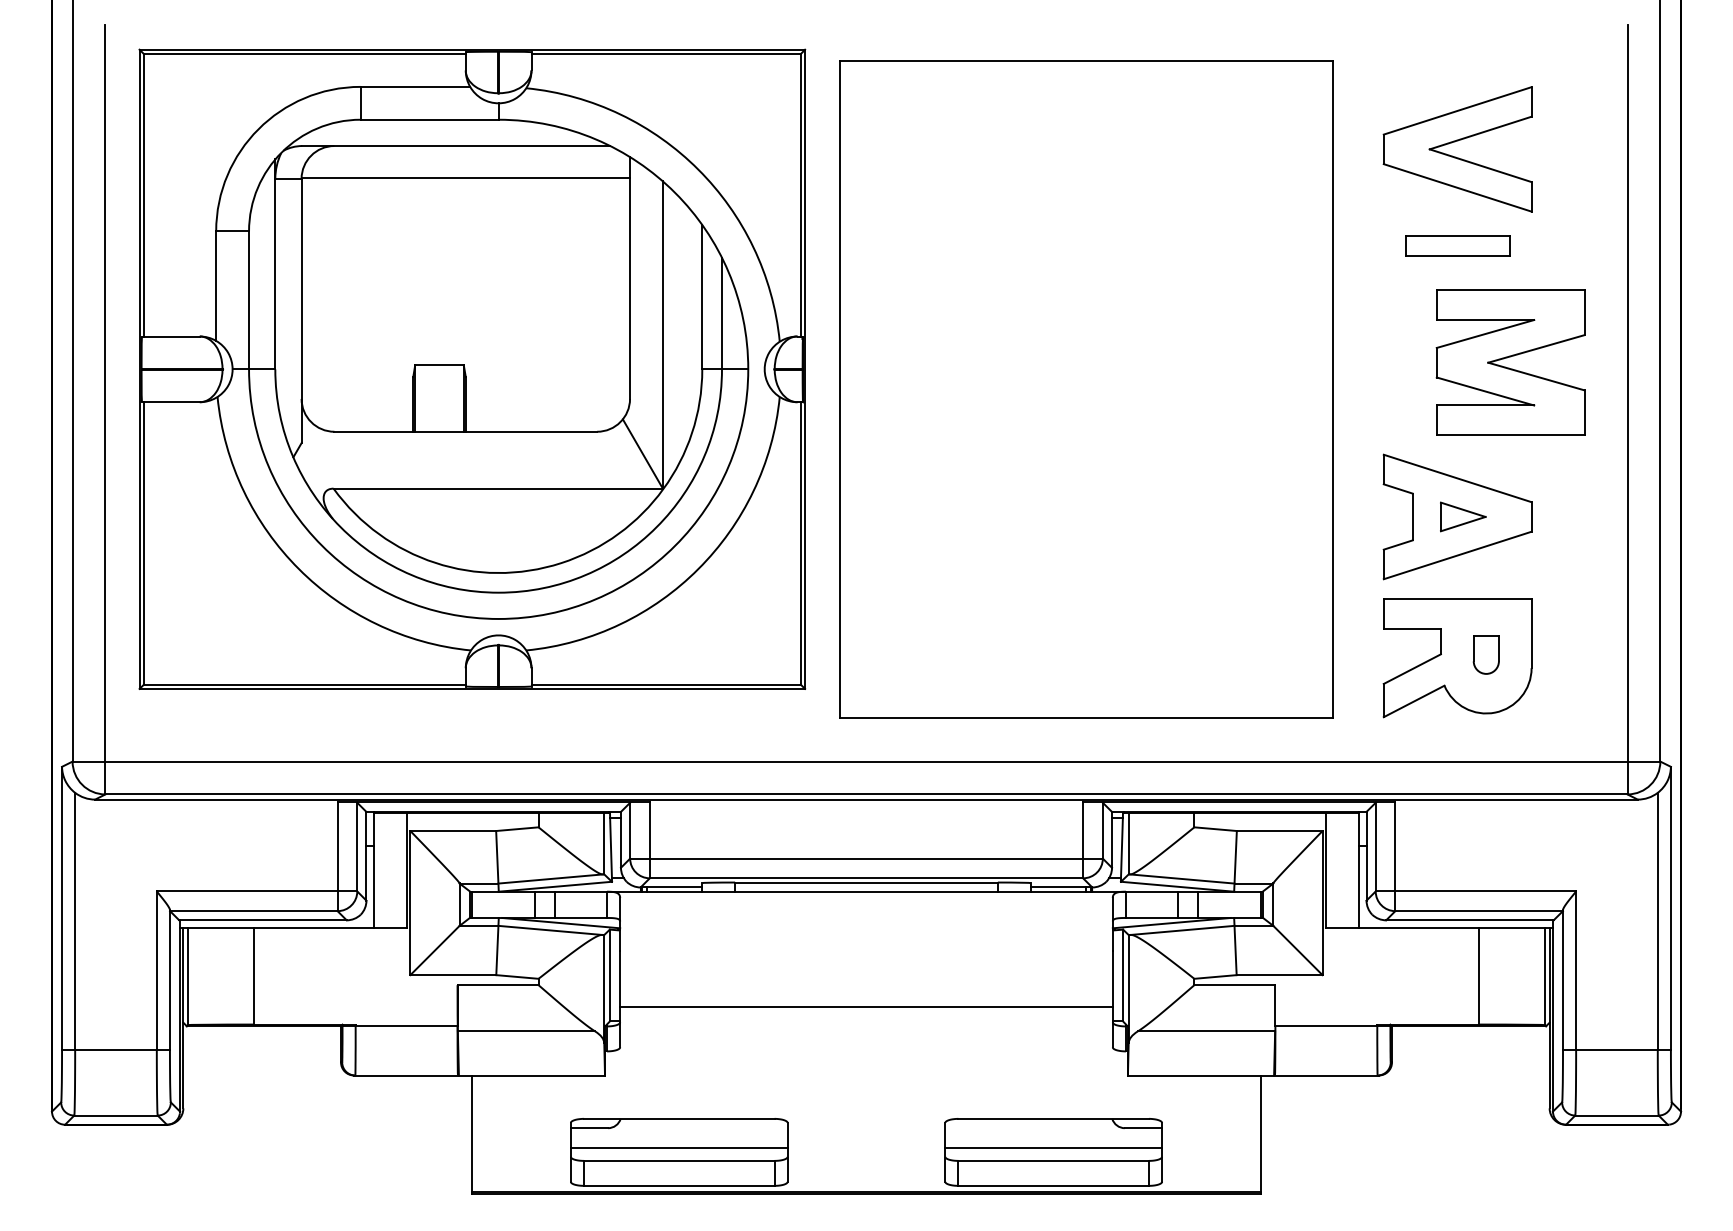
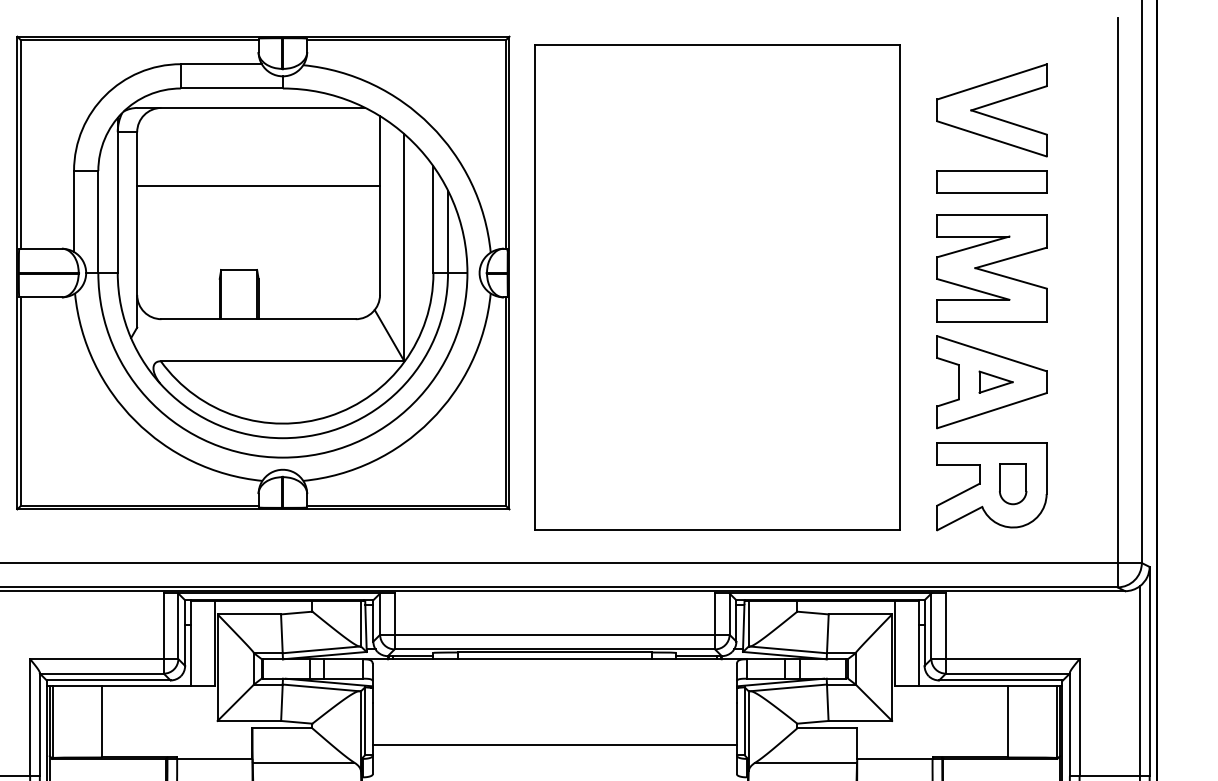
line: (465, 178) -> (258, 185), moved
part: (1457, 245) -> (991, 181), size x1.43
part: (1510, 362) -> (991, 267), moved
part: (1486, 654) -> (1013, 483), size x1.43

